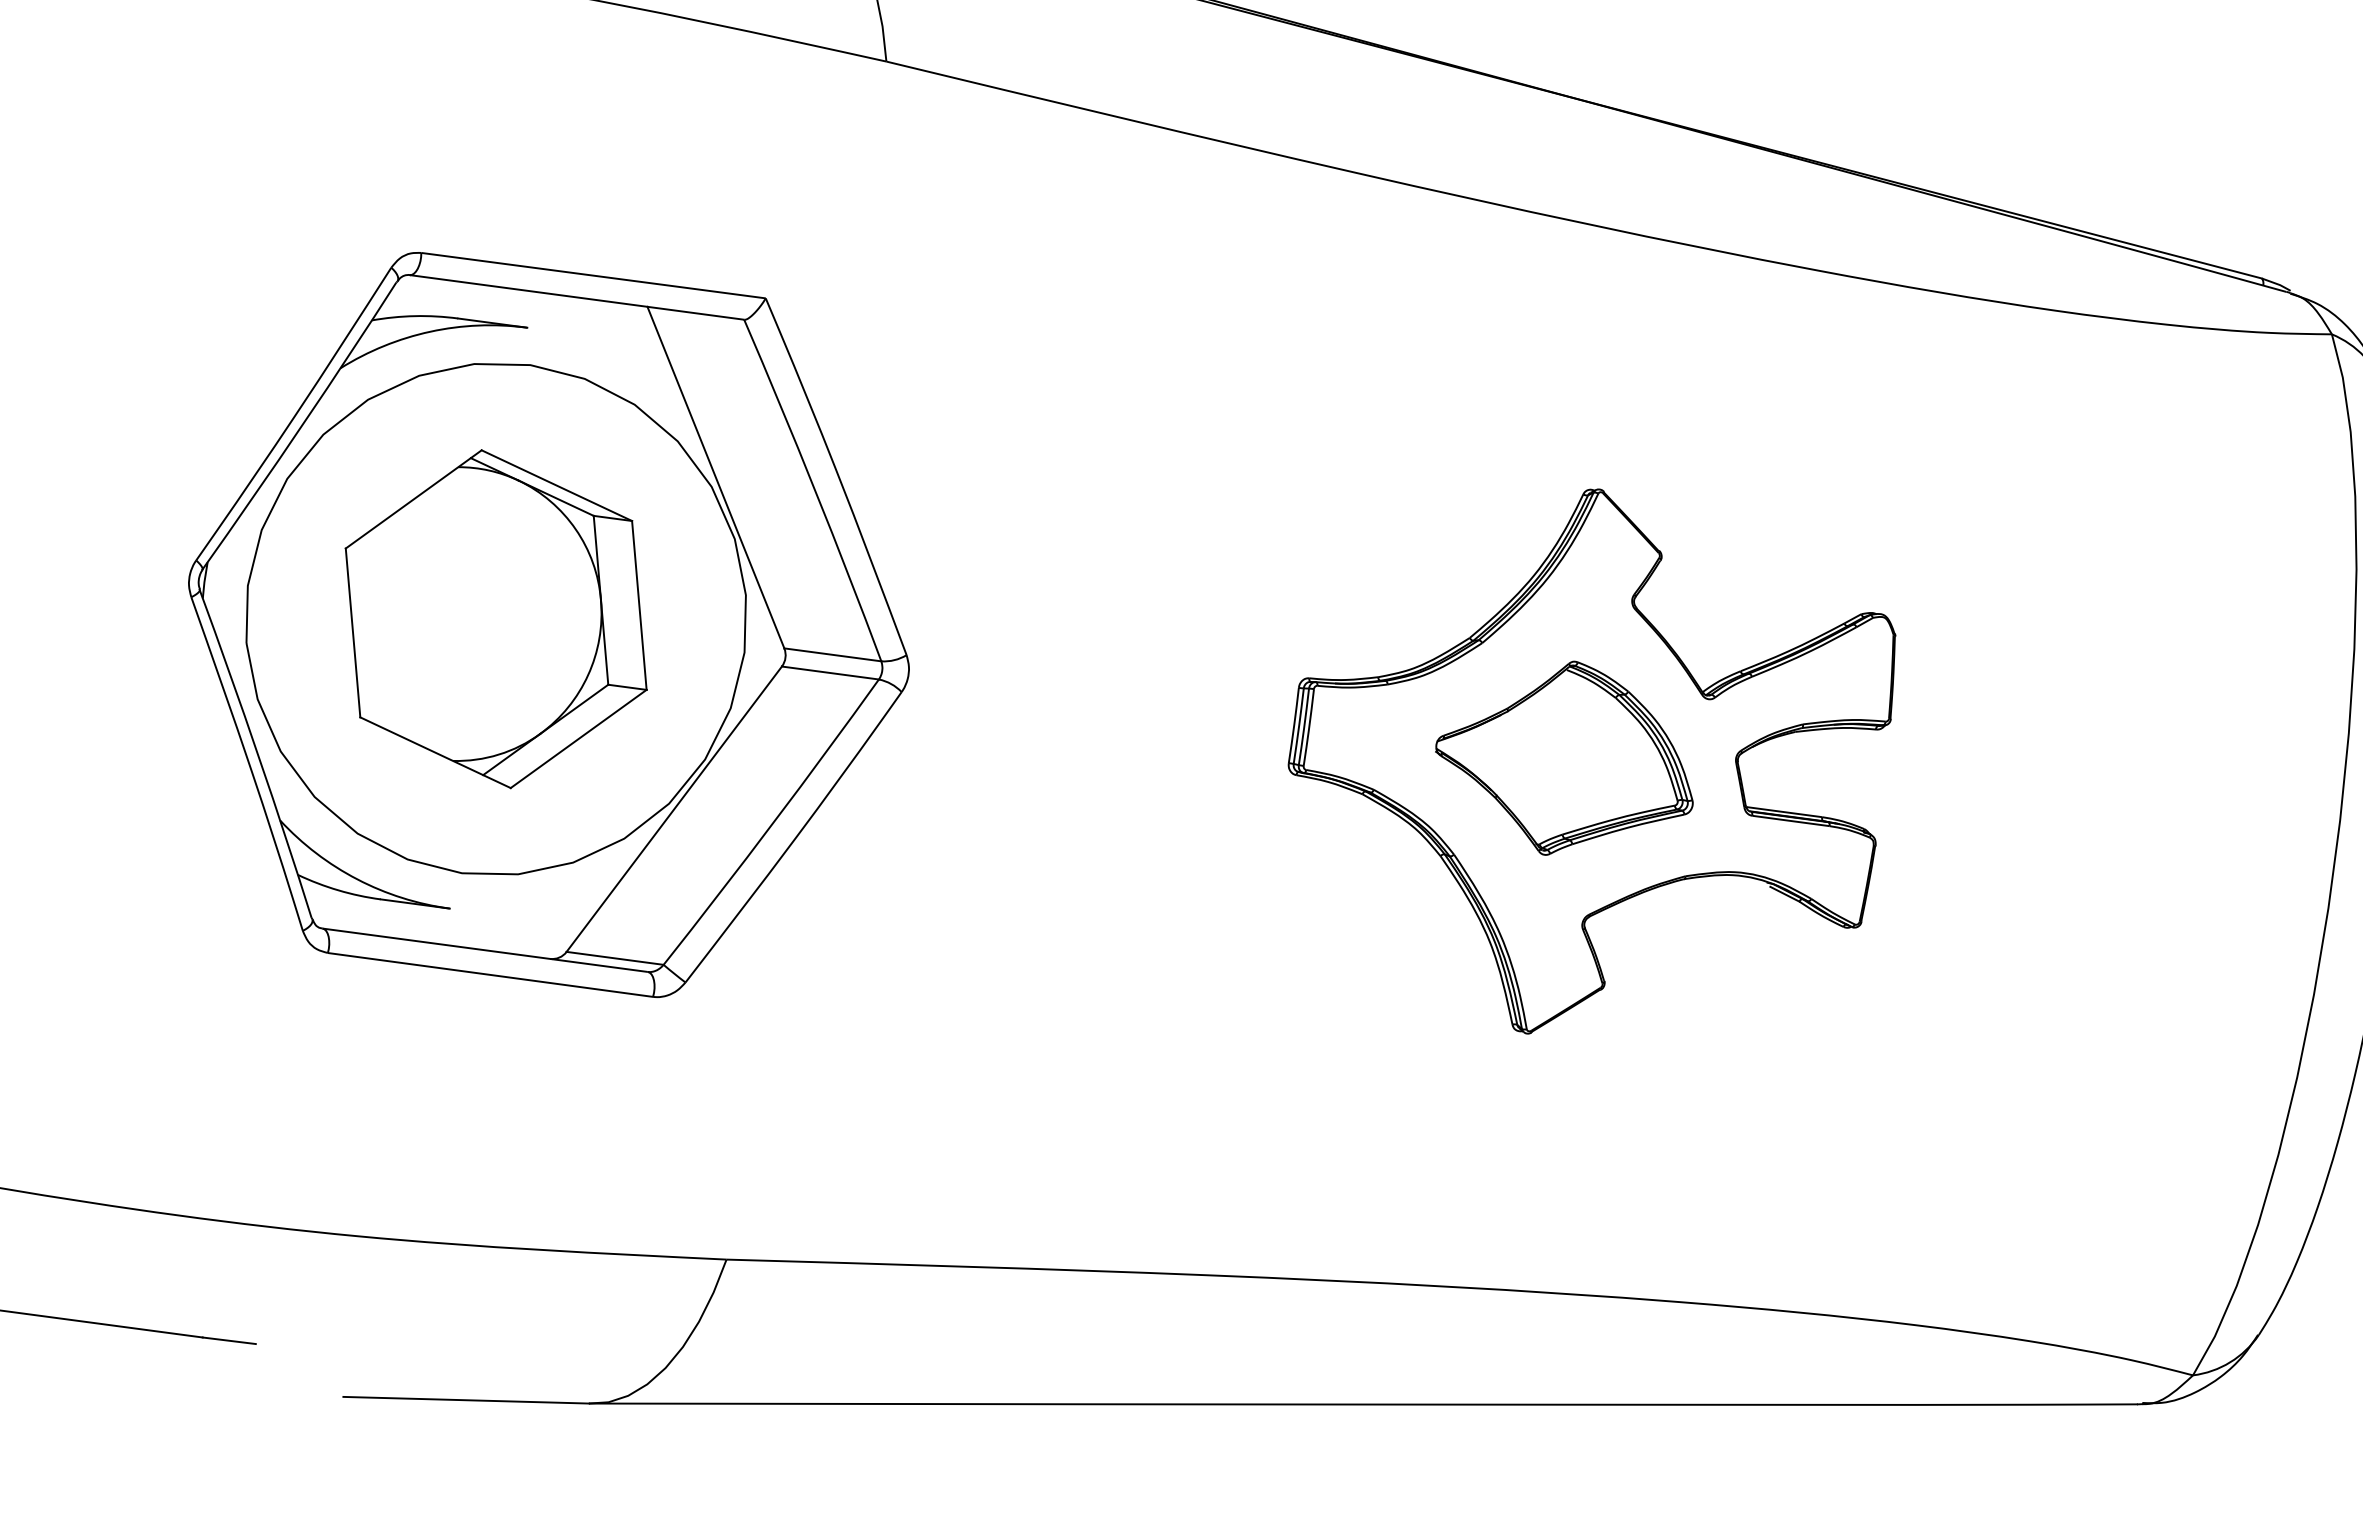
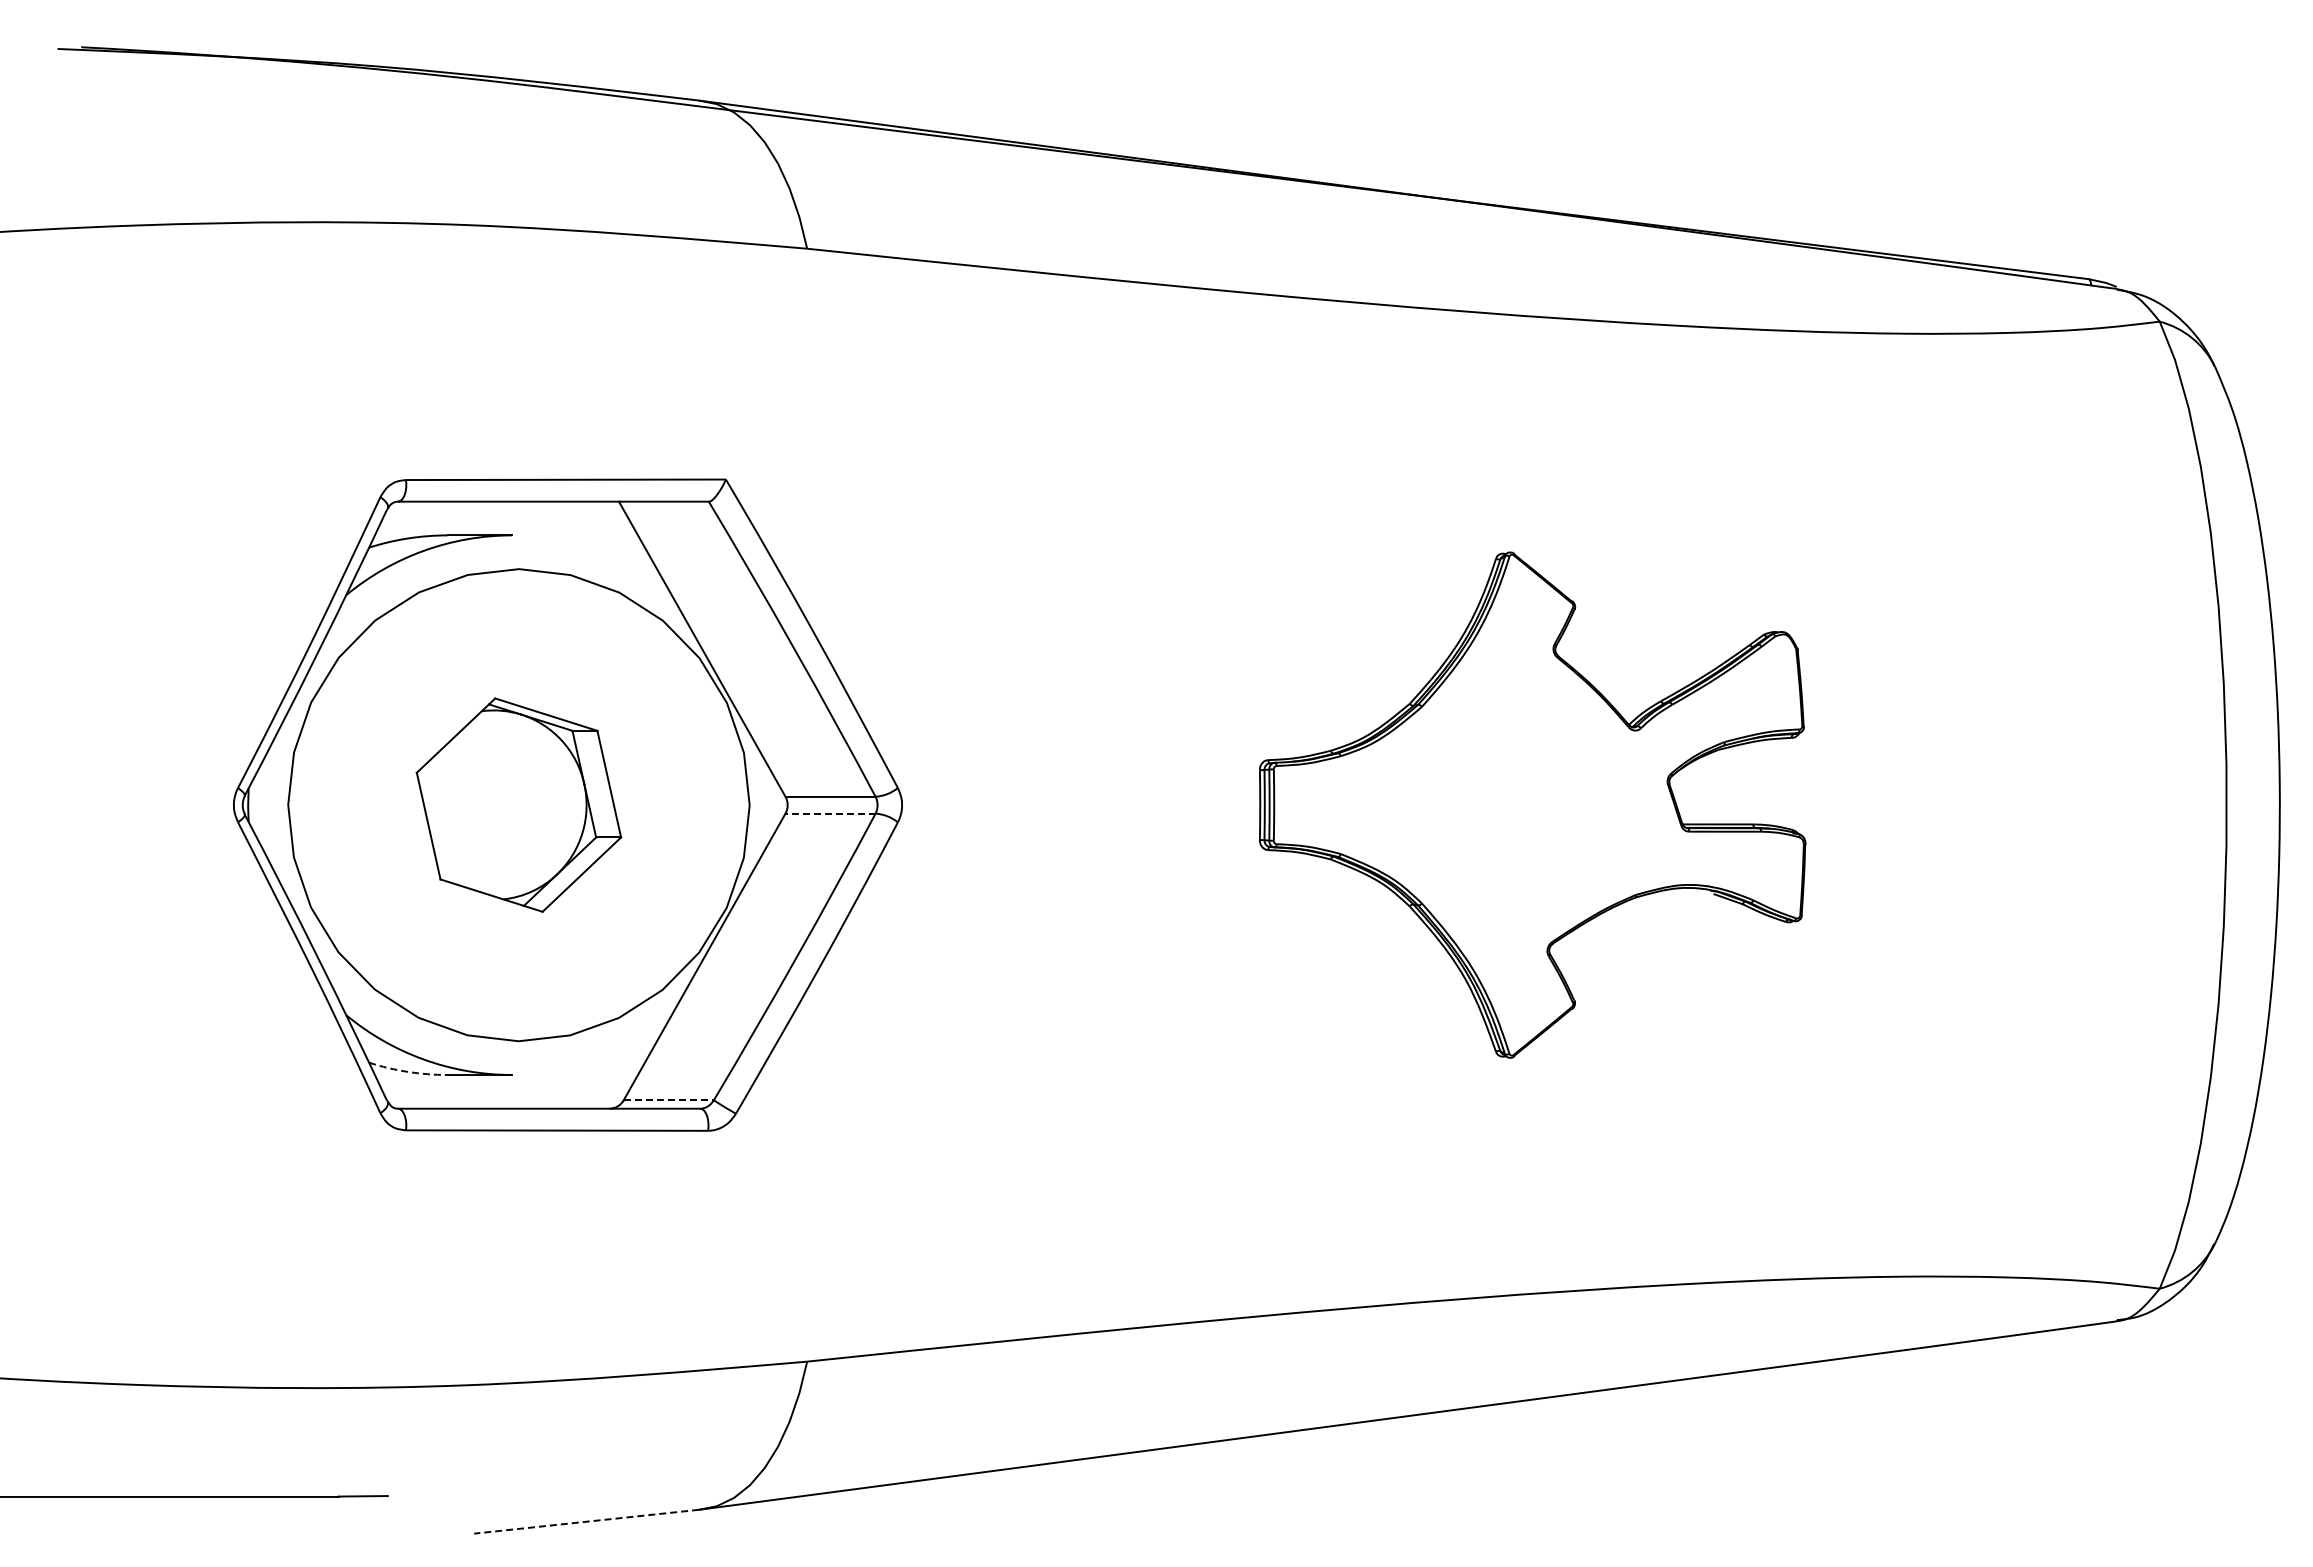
part: (495, 618) -> (518, 804), size x0.7
line: (830, 672) -> (830, 813), solid -> dashed
part: (1566, 758) -> (1512, 802), removed
arc: (337, 889) -> (407, 1071), solid -> dashed
line: (615, 958) -> (669, 1100), solid -> dashed
line: (466, 1399) -> (586, 1521), solid -> dashed

